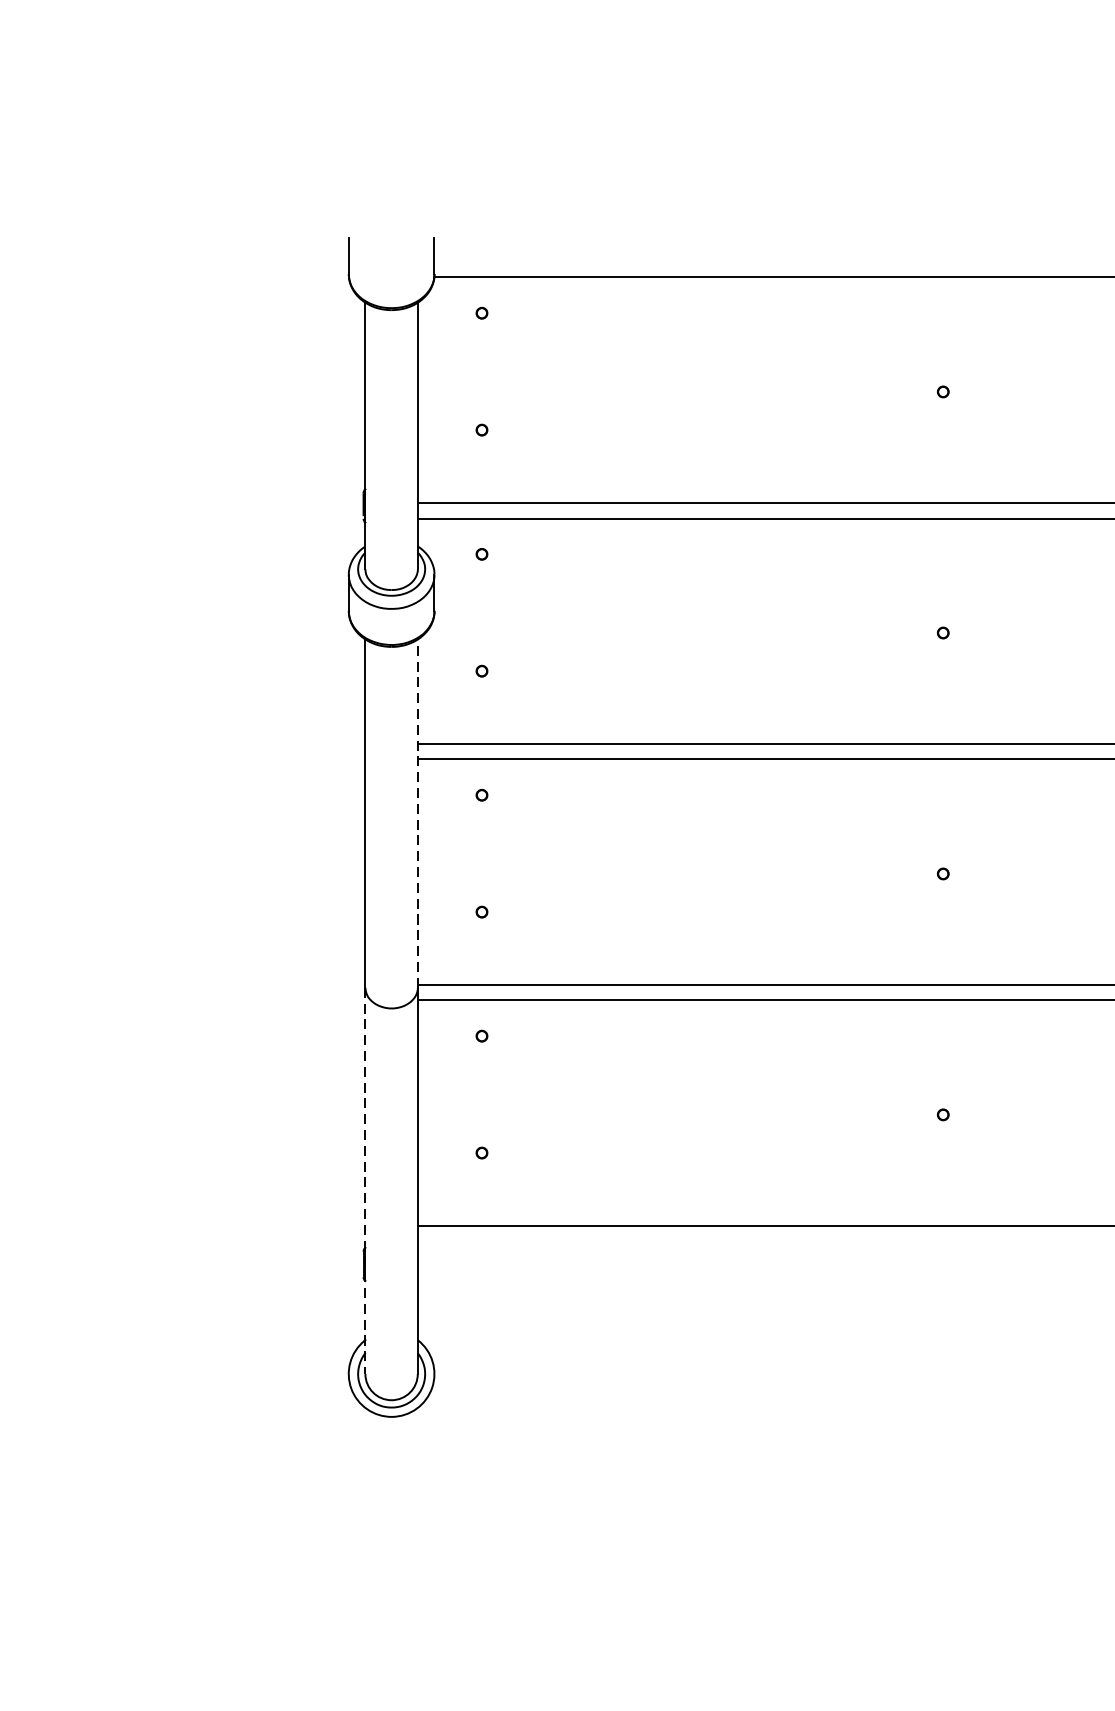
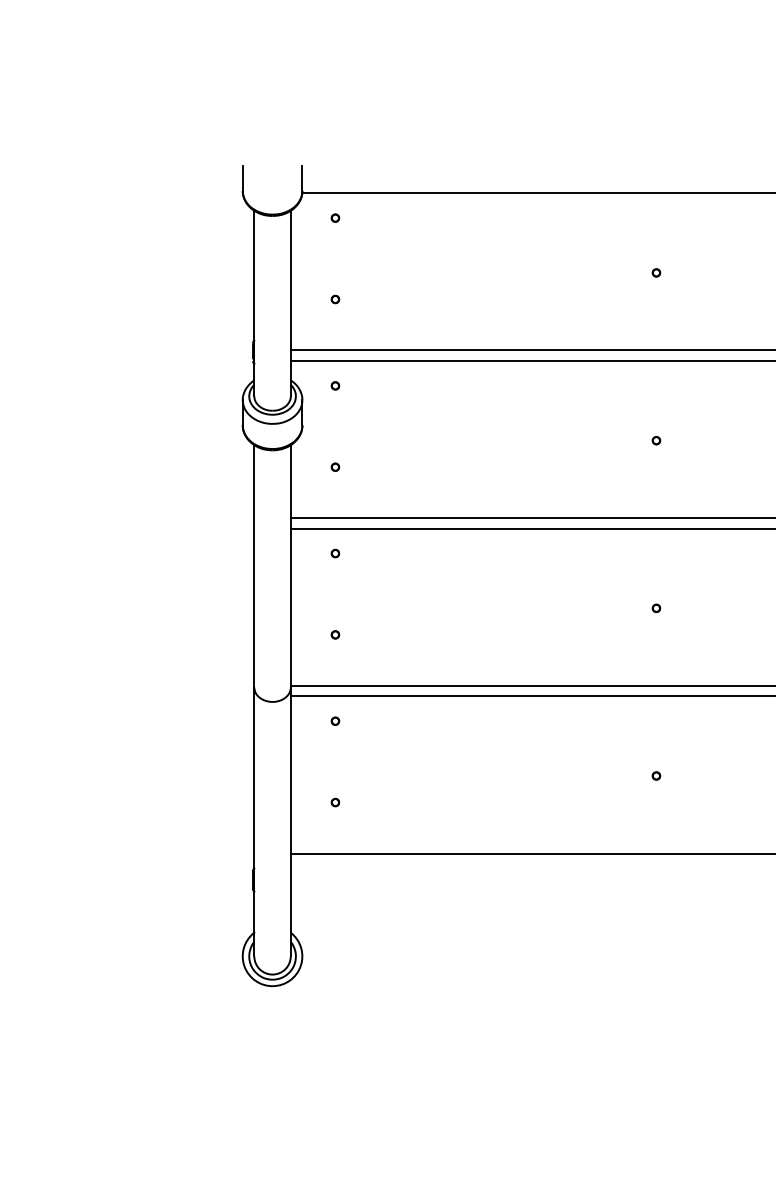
line: (417, 812) -> (290, 565), dashed -> solid
line: (365, 1181) -> (254, 822), dashed -> solid

